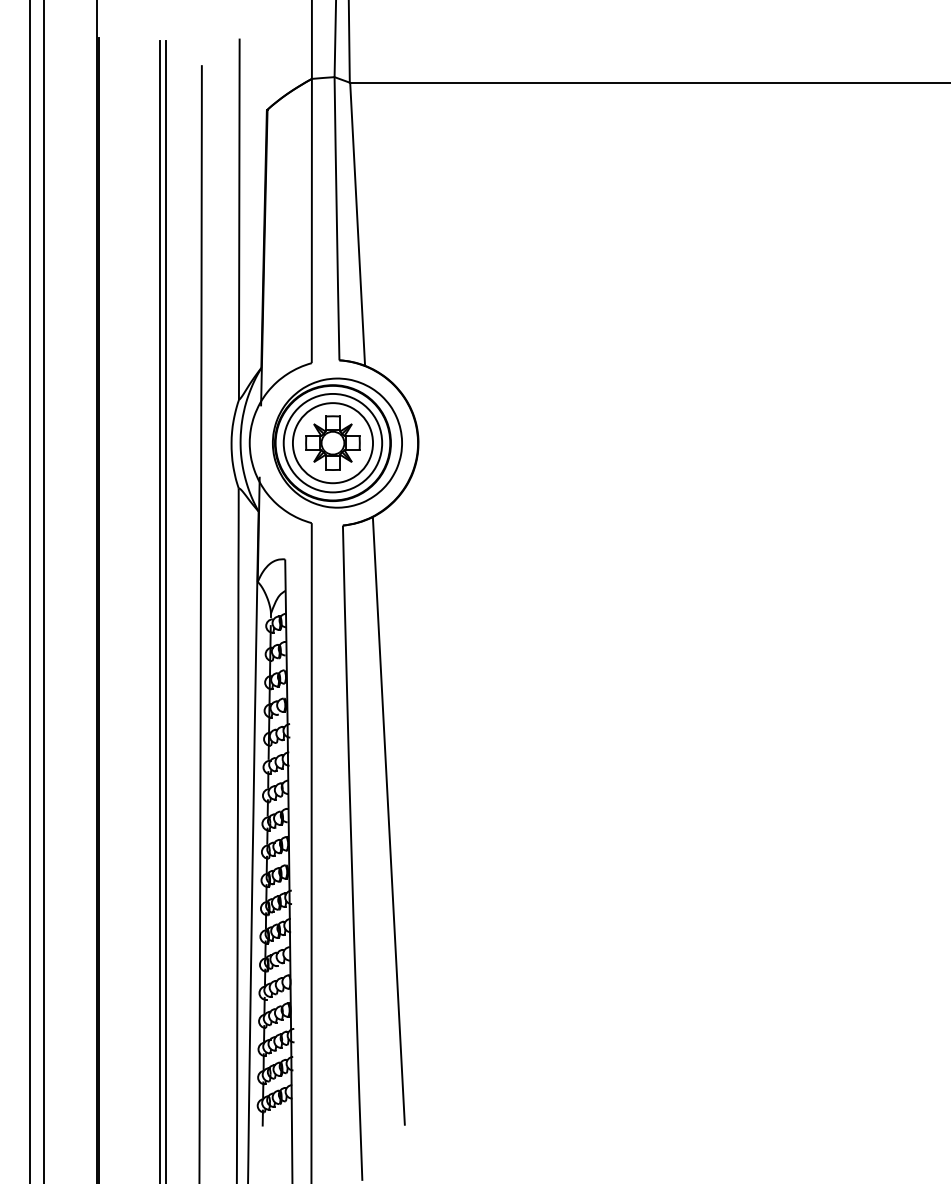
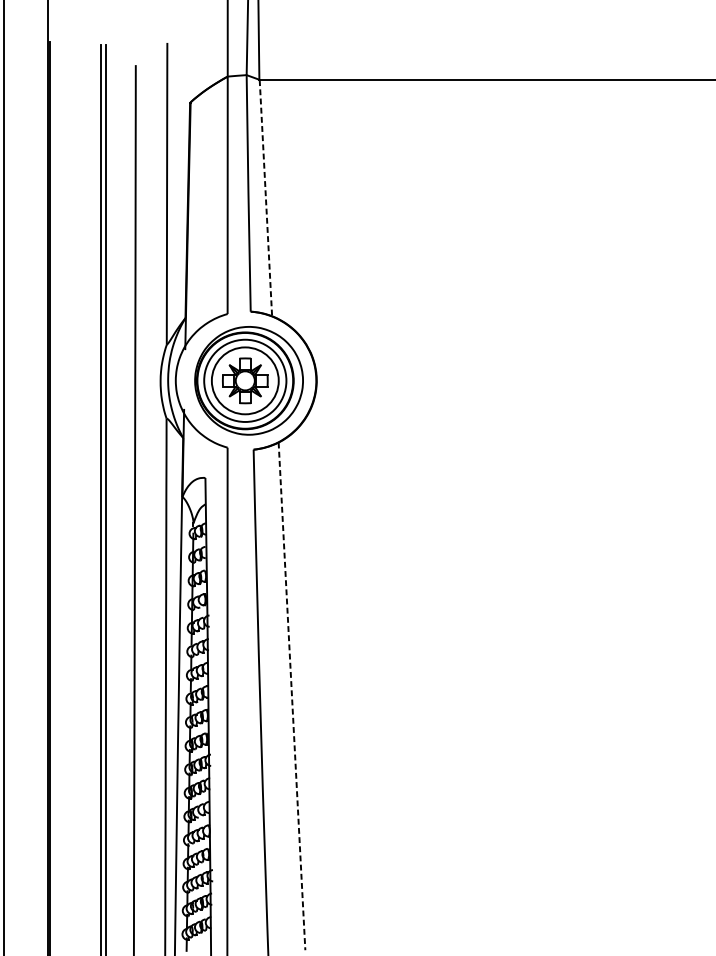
line: (357, 224) -> (265, 198), solid -> dashed
line: (388, 821) -> (291, 696), solid -> dashed

